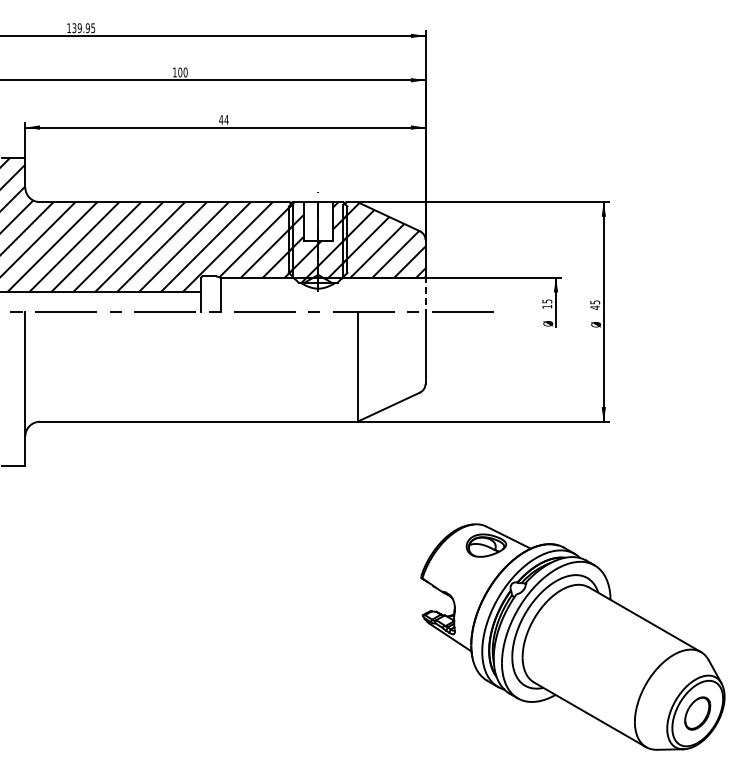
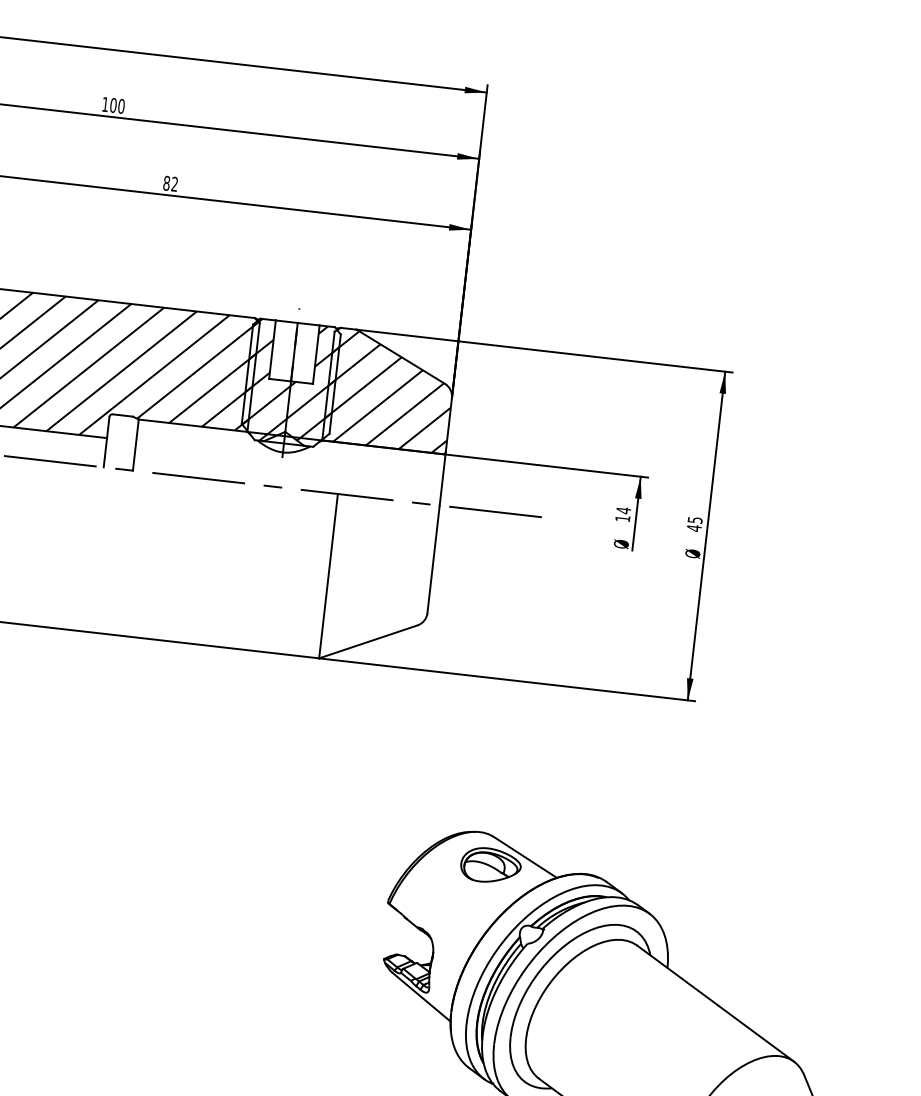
text: (223, 119) -> (170, 183), 44 -> 82
line: (425, 294) -> (442, 479), dashed -> solid
text: (547, 301) -> (623, 510), 15 -> 14

